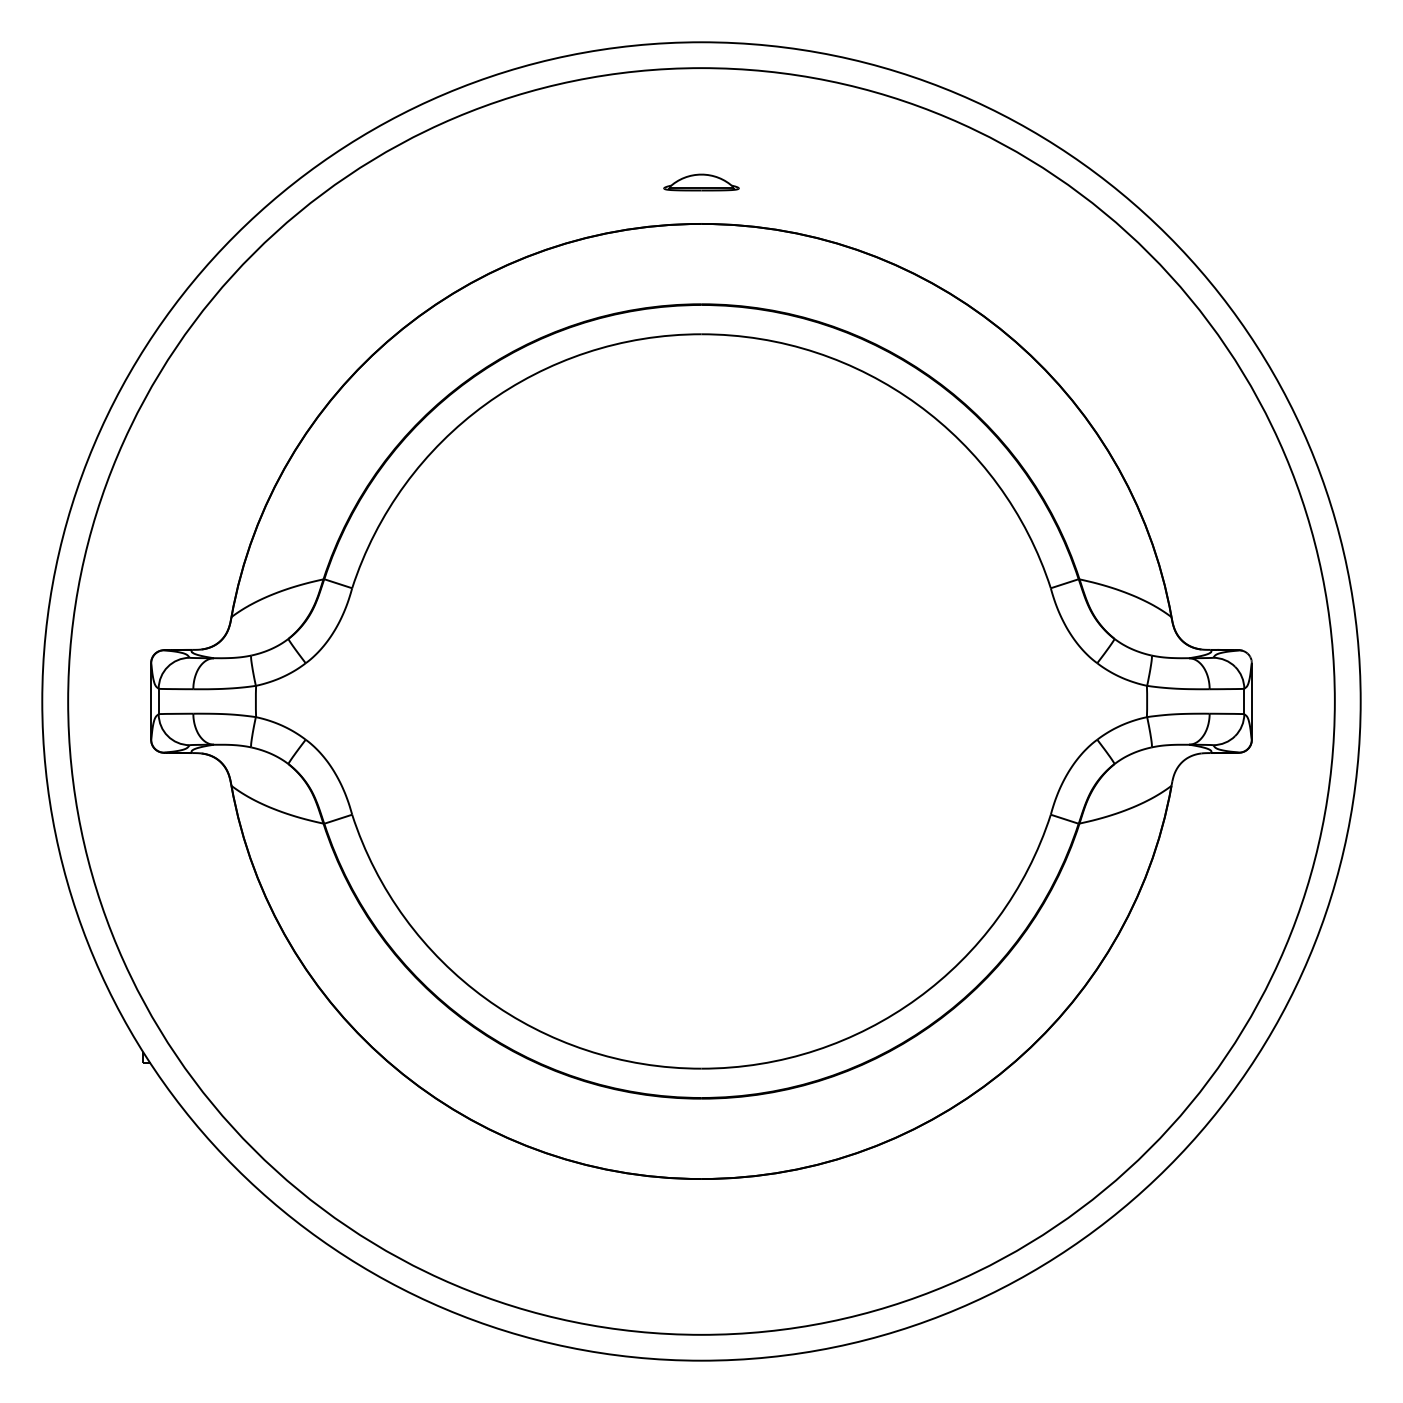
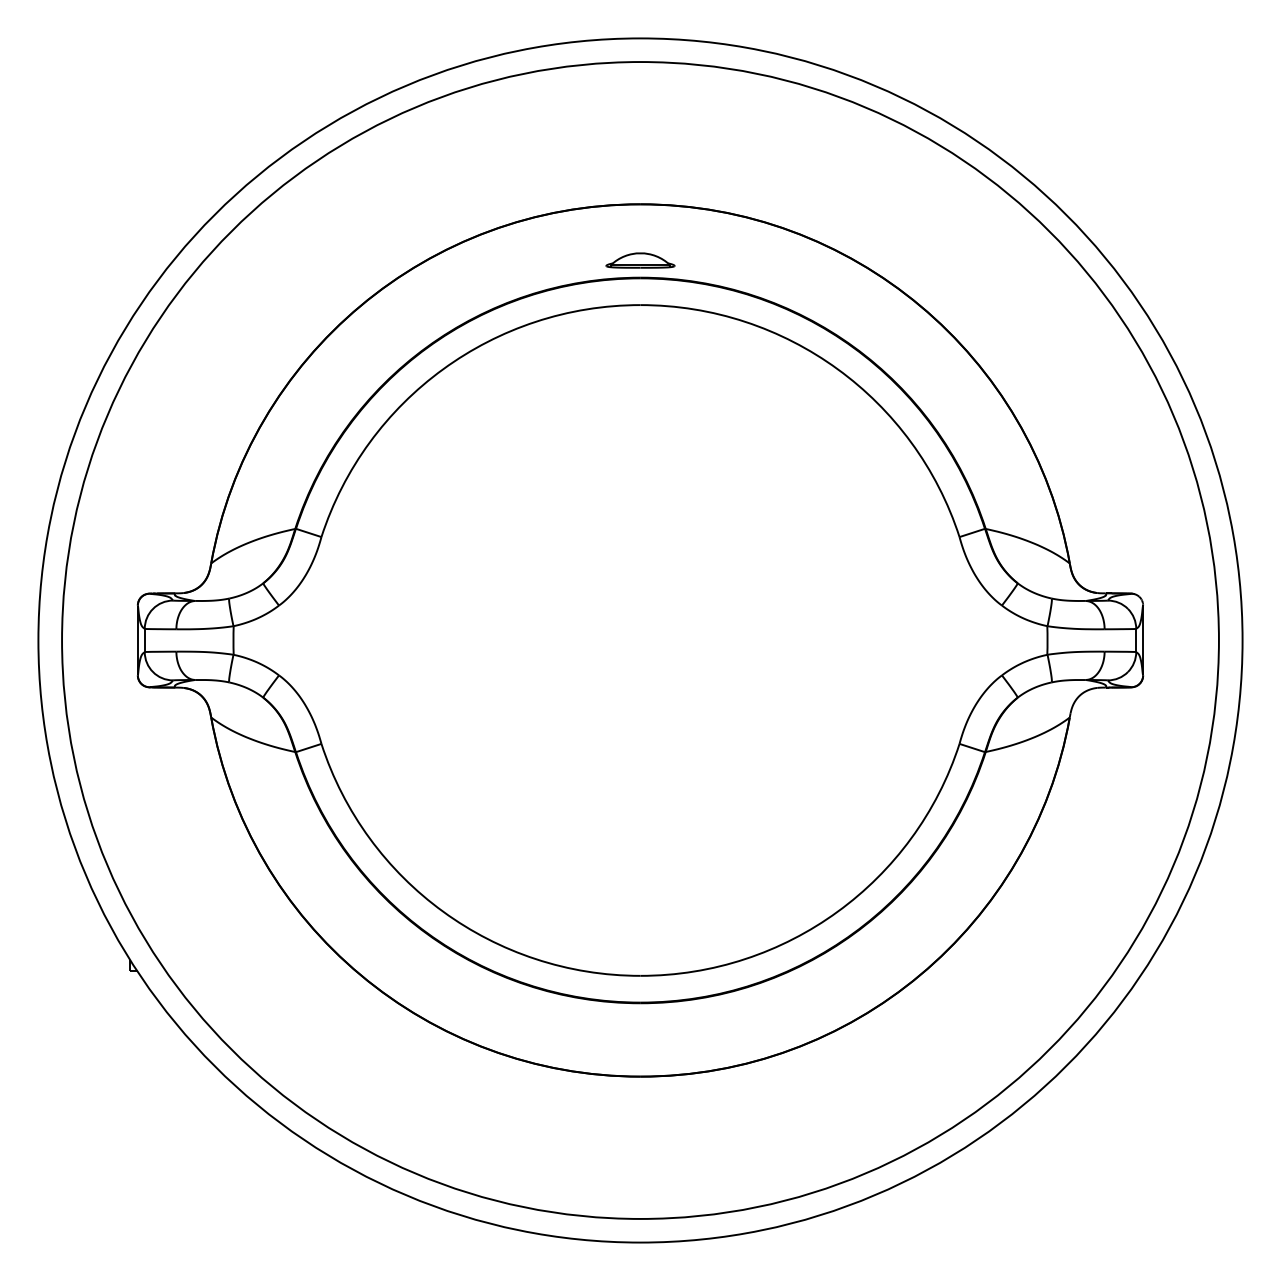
part: (701, 182) -> (640, 260), moved

